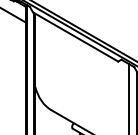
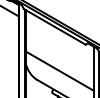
line: (82, 97) -> (59, 70), added

